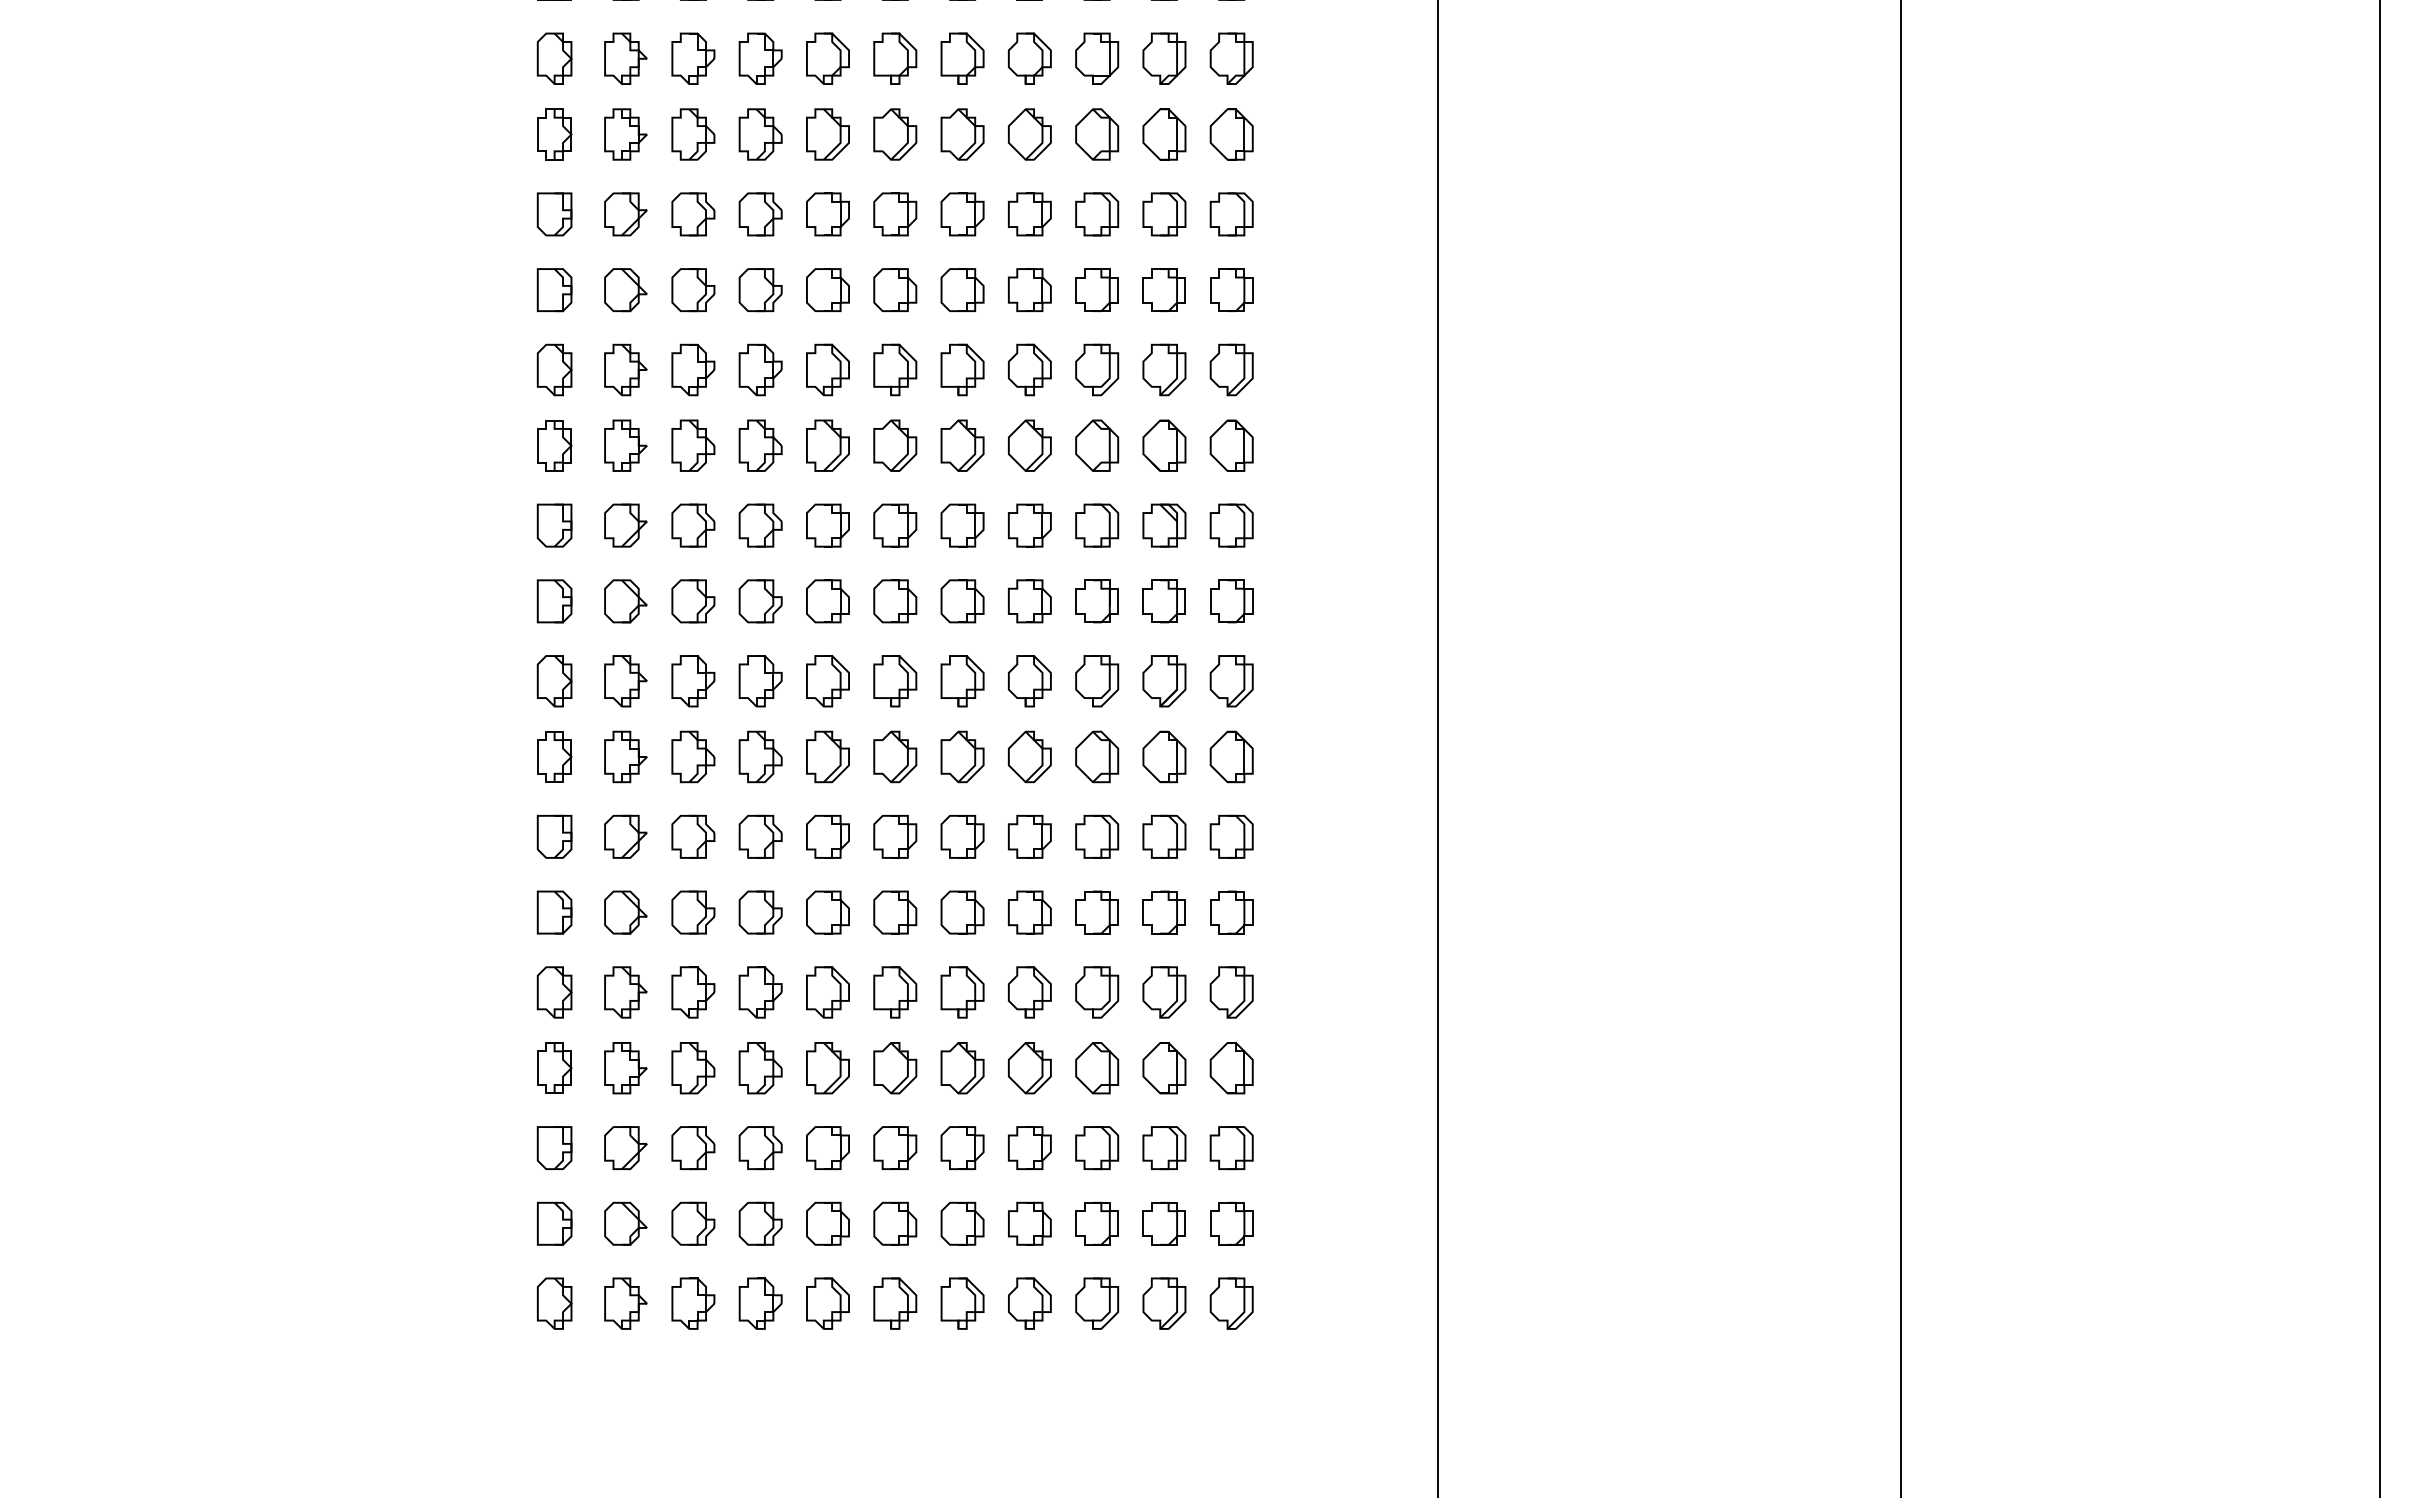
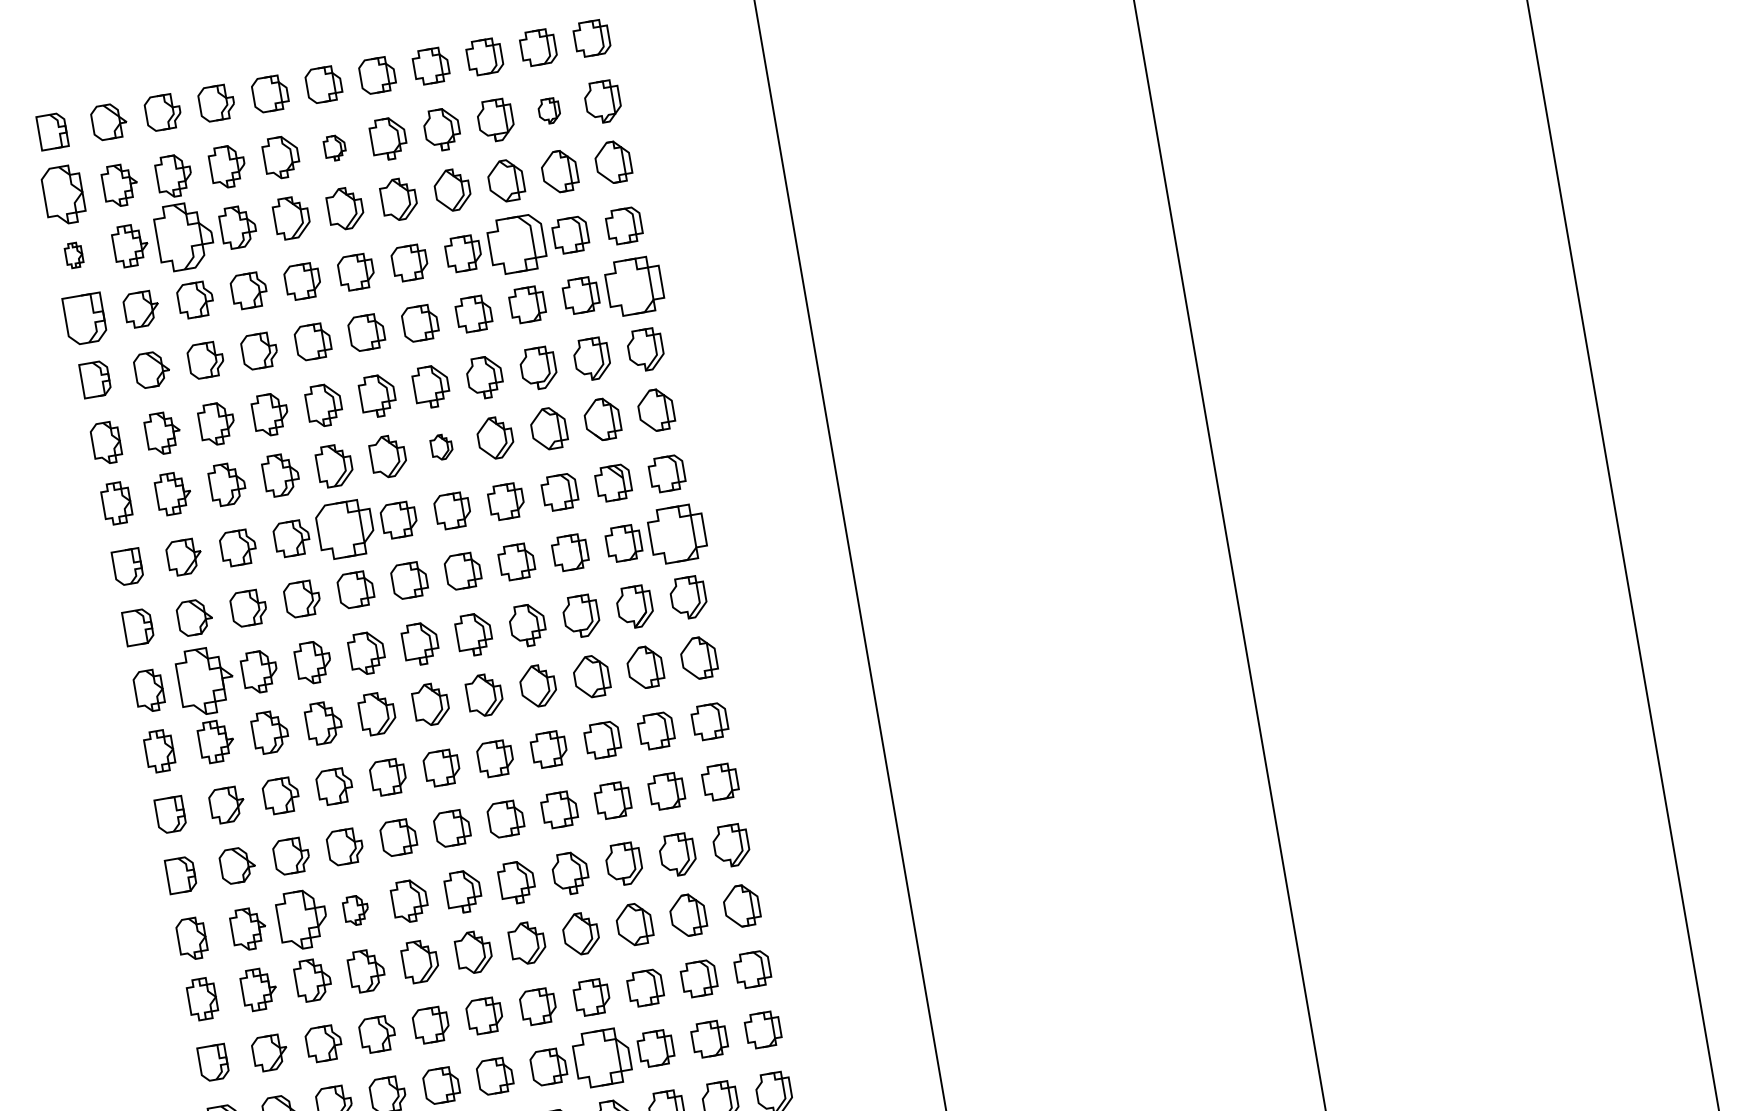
part: (554, 58) -> (63, 194), size x1.4
part: (895, 58) -> (335, 148), size x0.6
part: (1164, 58) -> (549, 111), size x0.6
part: (554, 134) -> (73, 255), size x0.6
part: (693, 134) -> (184, 236), size x1.6
part: (554, 214) -> (84, 319), size x1.4
part: (1097, 214) -> (517, 244), size x1.6
part: (1231, 289) -> (634, 285), size x1.6
part: (962, 445) -> (441, 447), size x0.6
part: (827, 525) -> (345, 529), size x1.6
part: (1231, 601) -> (677, 534), size x1.6
part: (625, 681) -> (205, 681), size x1.6
part: (693, 992) -> (302, 919), size x1.4
part: (760, 992) -> (356, 910), size x0.7
part: (1029, 1223) -> (602, 1057), size x1.6

